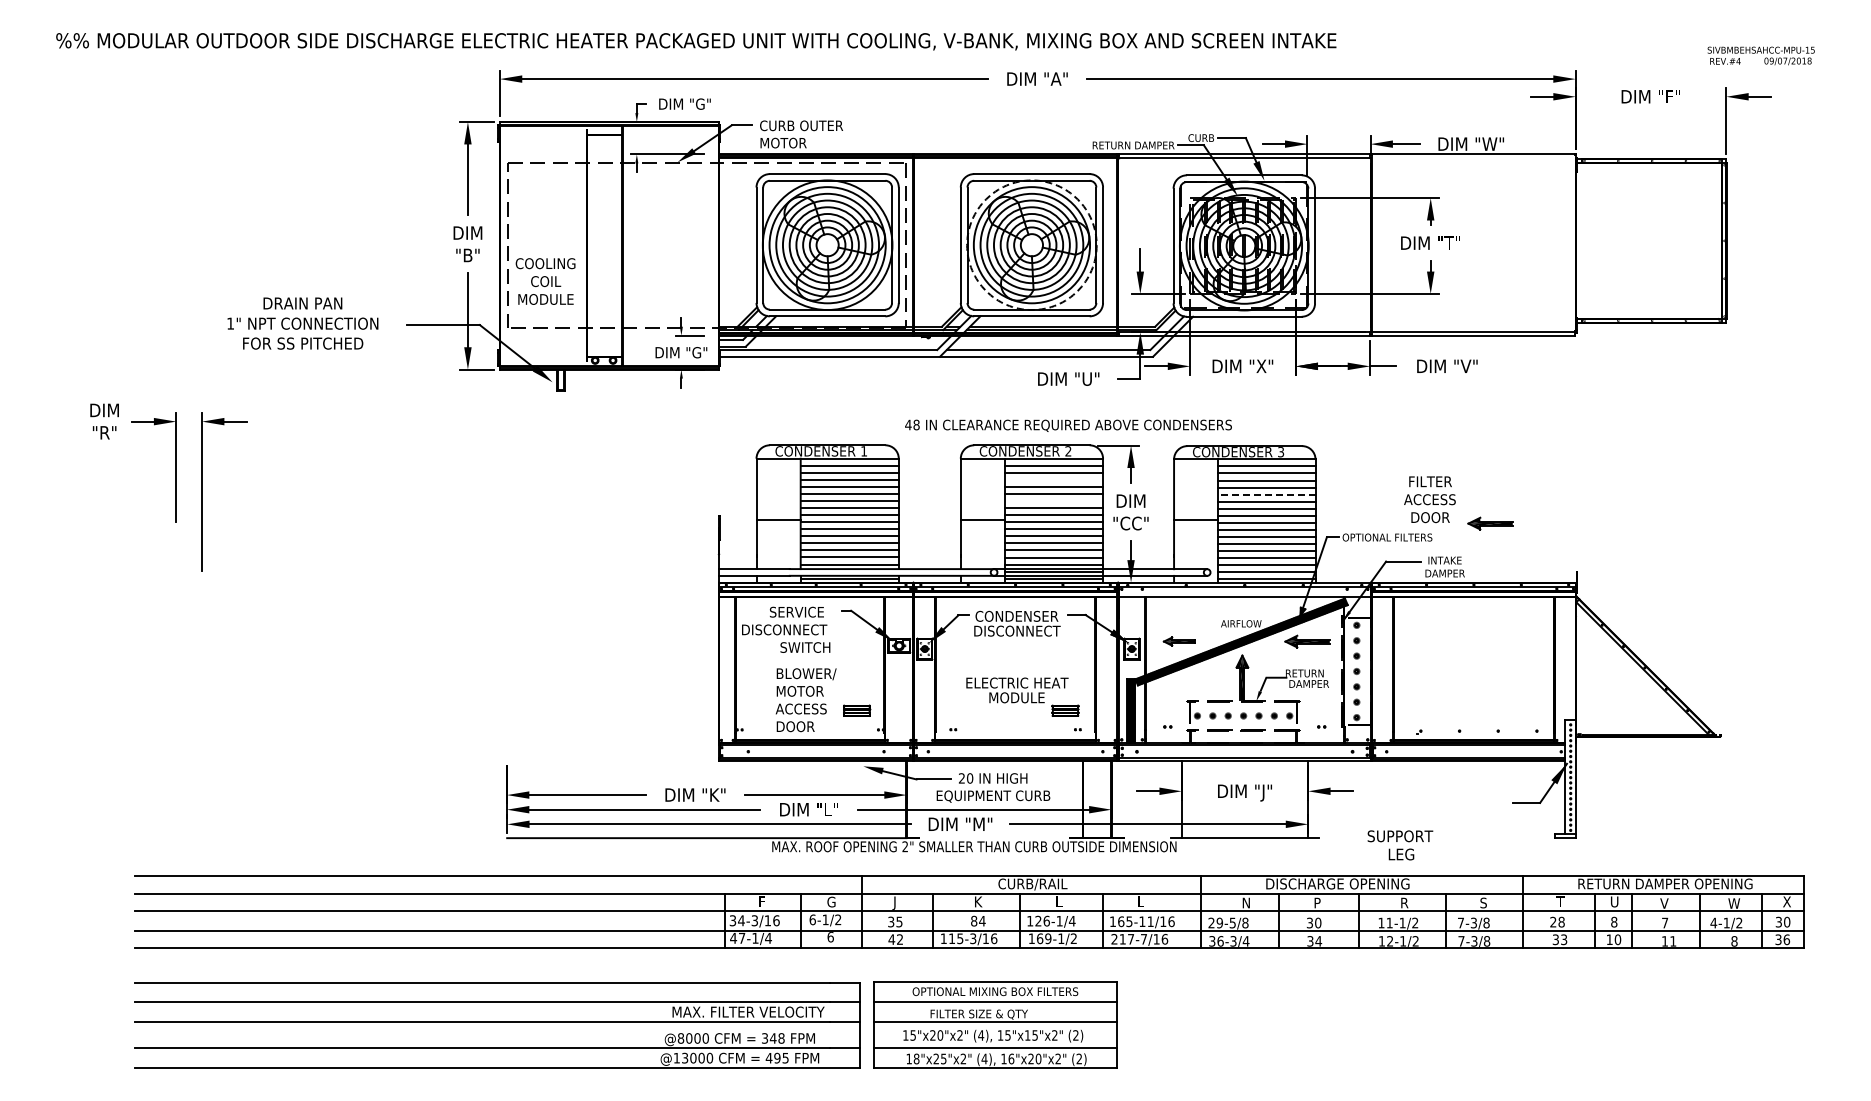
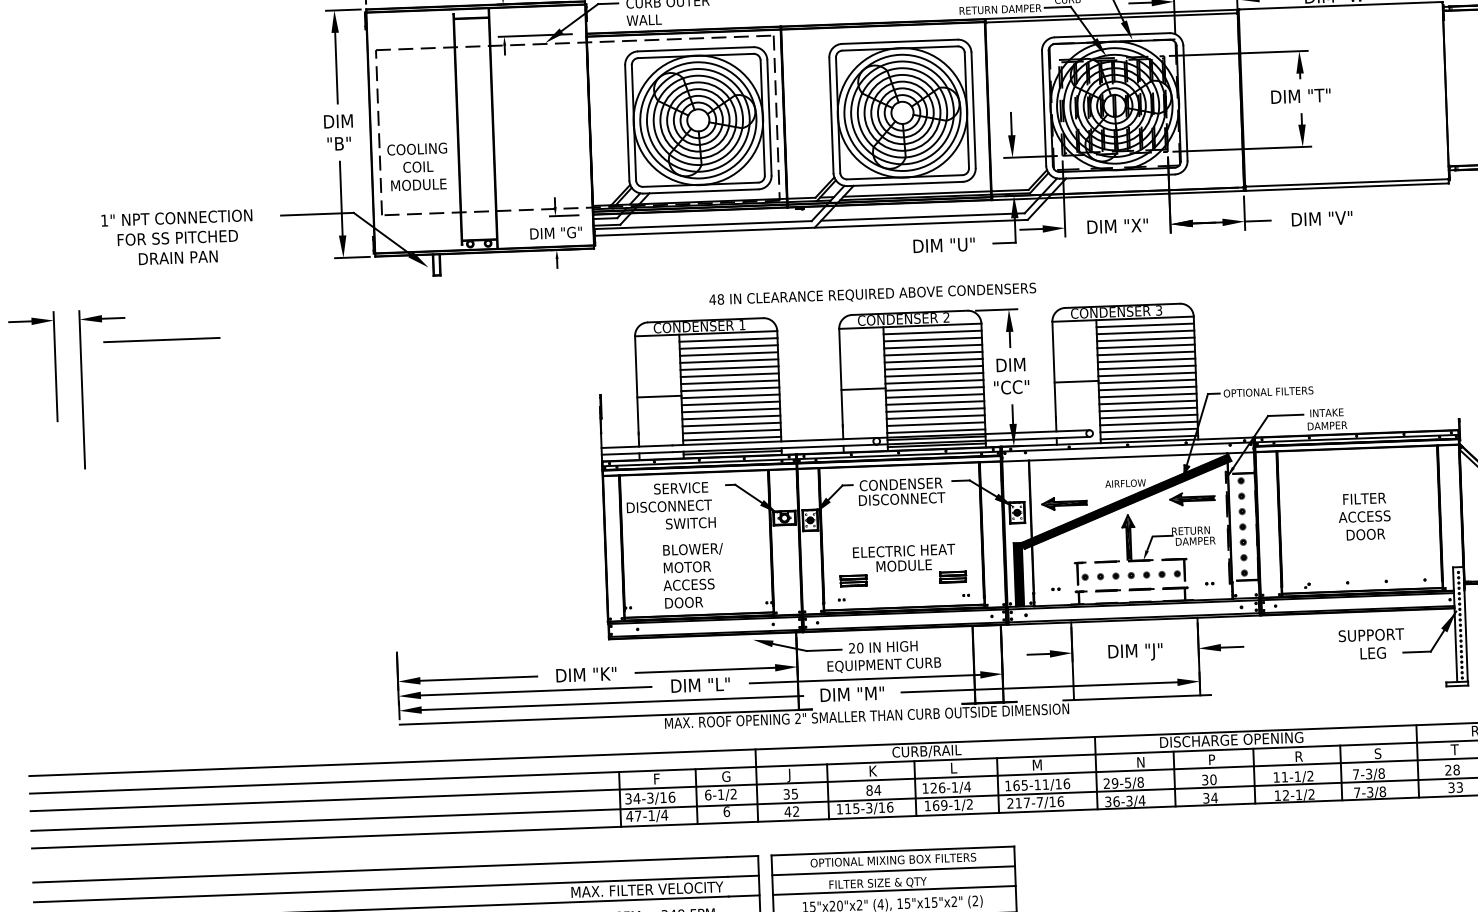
text: (782, 142) -> (649, 19), MOTOR -> WALL
circle: (1031, 245) -> (902, 113), dashed -> solid
text: (302, 303) -> (177, 257), moved
text: (1068, 425) -> (872, 294), moved
line: (283, 445) -> (161, 340), added
line: (1053, 479) -> (932, 346), added
line: (1266, 494) -> (1146, 353), dashed -> solid
text: (1429, 499) -> (1364, 516), moved
line: (1053, 501) -> (933, 368), added
part: (1490, 523) -> (1370, 374), removed
part: (1179, 641) -> (1064, 503), size x1.43
part: (857, 710) -> (854, 580), moved
text: (1400, 845) -> (1371, 644), moved
text: (1142, 901) -> (1037, 764), L -> M

